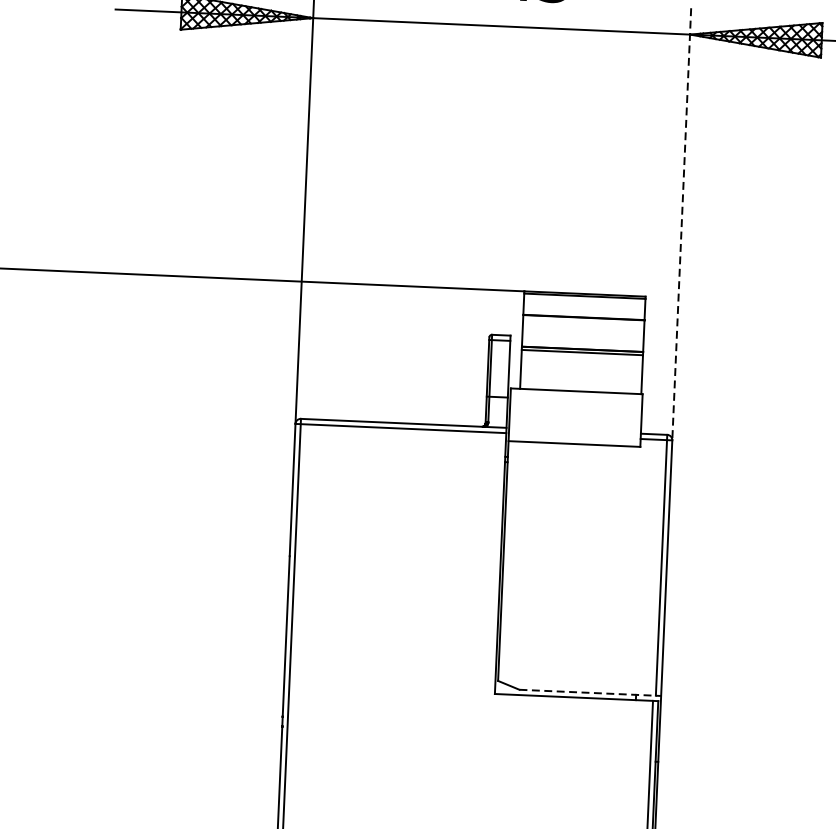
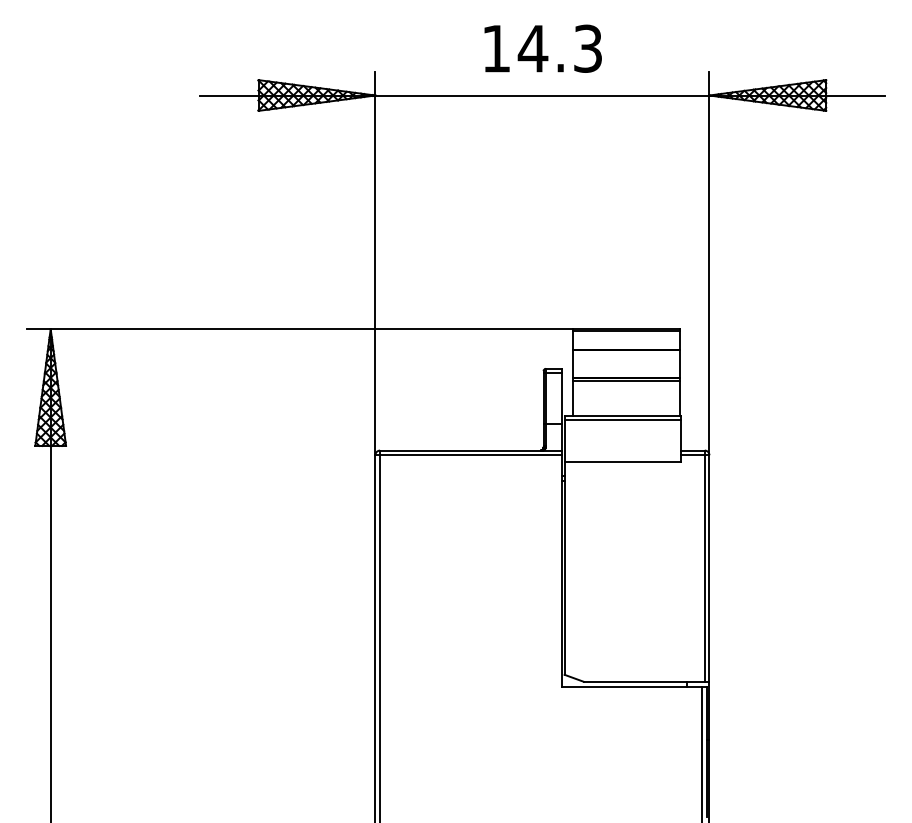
line: (681, 224) -> (709, 263), dashed -> solid
line: (575, 396) -> (622, 420), added
line: (590, 692) -> (646, 681), dashed -> solid

